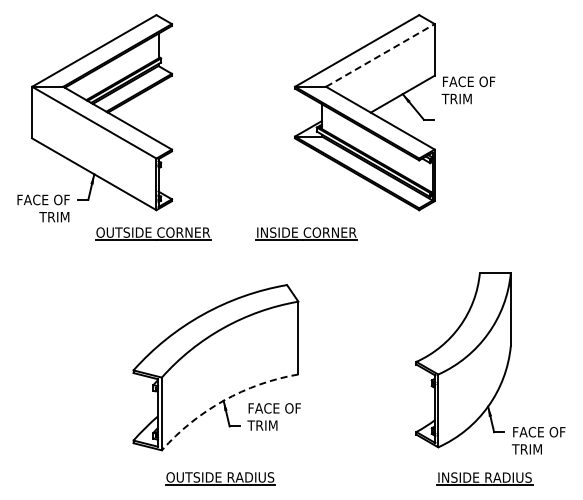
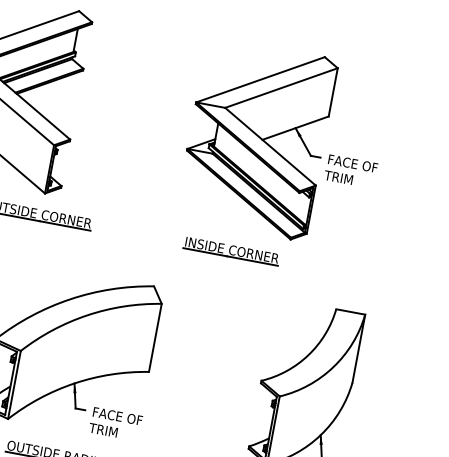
line: (380, 55) -> (281, 88), dashed -> solid
text: (468, 90) -> (351, 171), moved
part: (306, 233) -> (231, 251), moved
arc: (223, 400) -> (74, 383), dashed -> solid
text: (273, 416) -> (115, 423), moved

